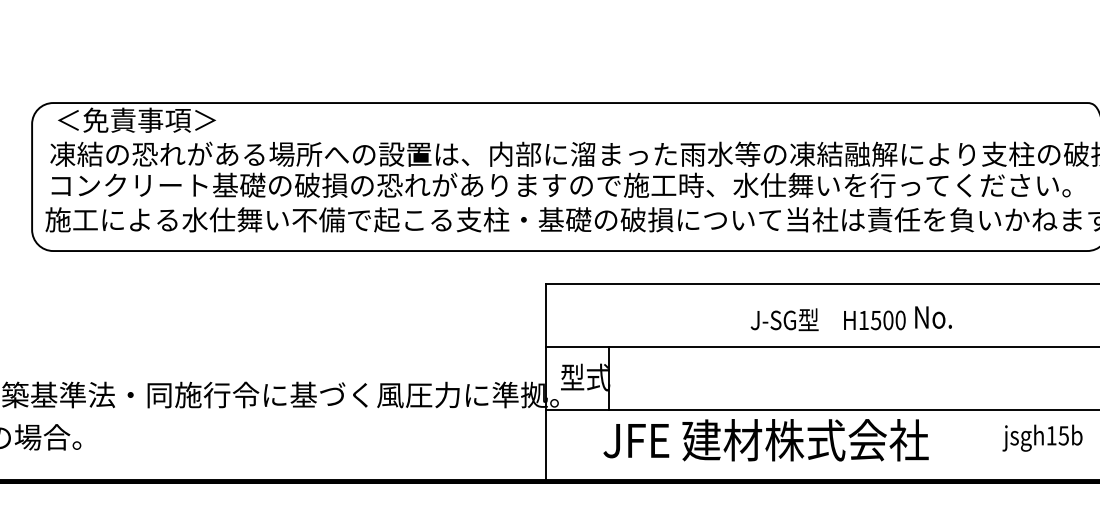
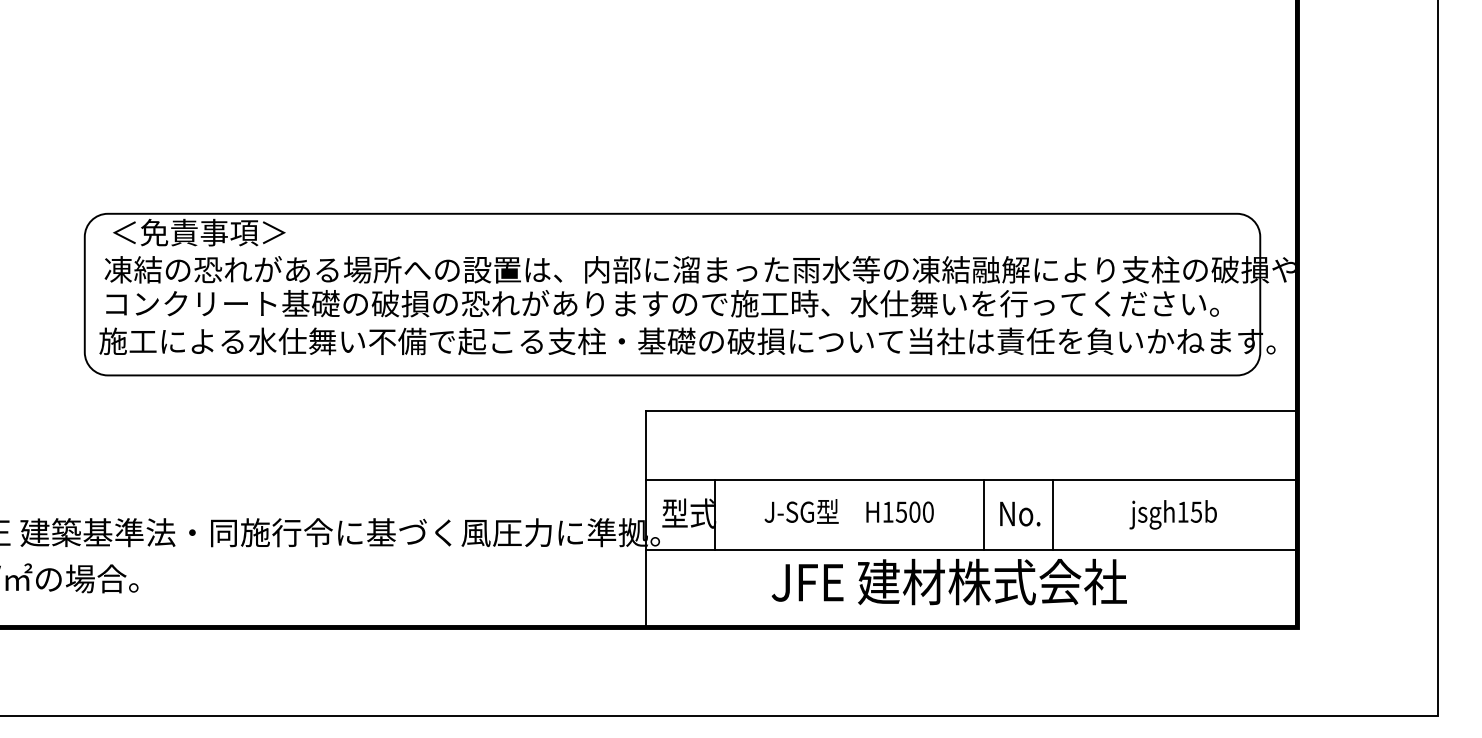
text: (933, 317) -> (1020, 513), moved
text: (827, 319) -> (848, 511), moved
line: (855, 378) -> (983, 514), added
line: (919, 378) -> (1053, 514), added
text: (1041, 437) -> (1172, 514), moved
text: (765, 440) -> (948, 582), moved

